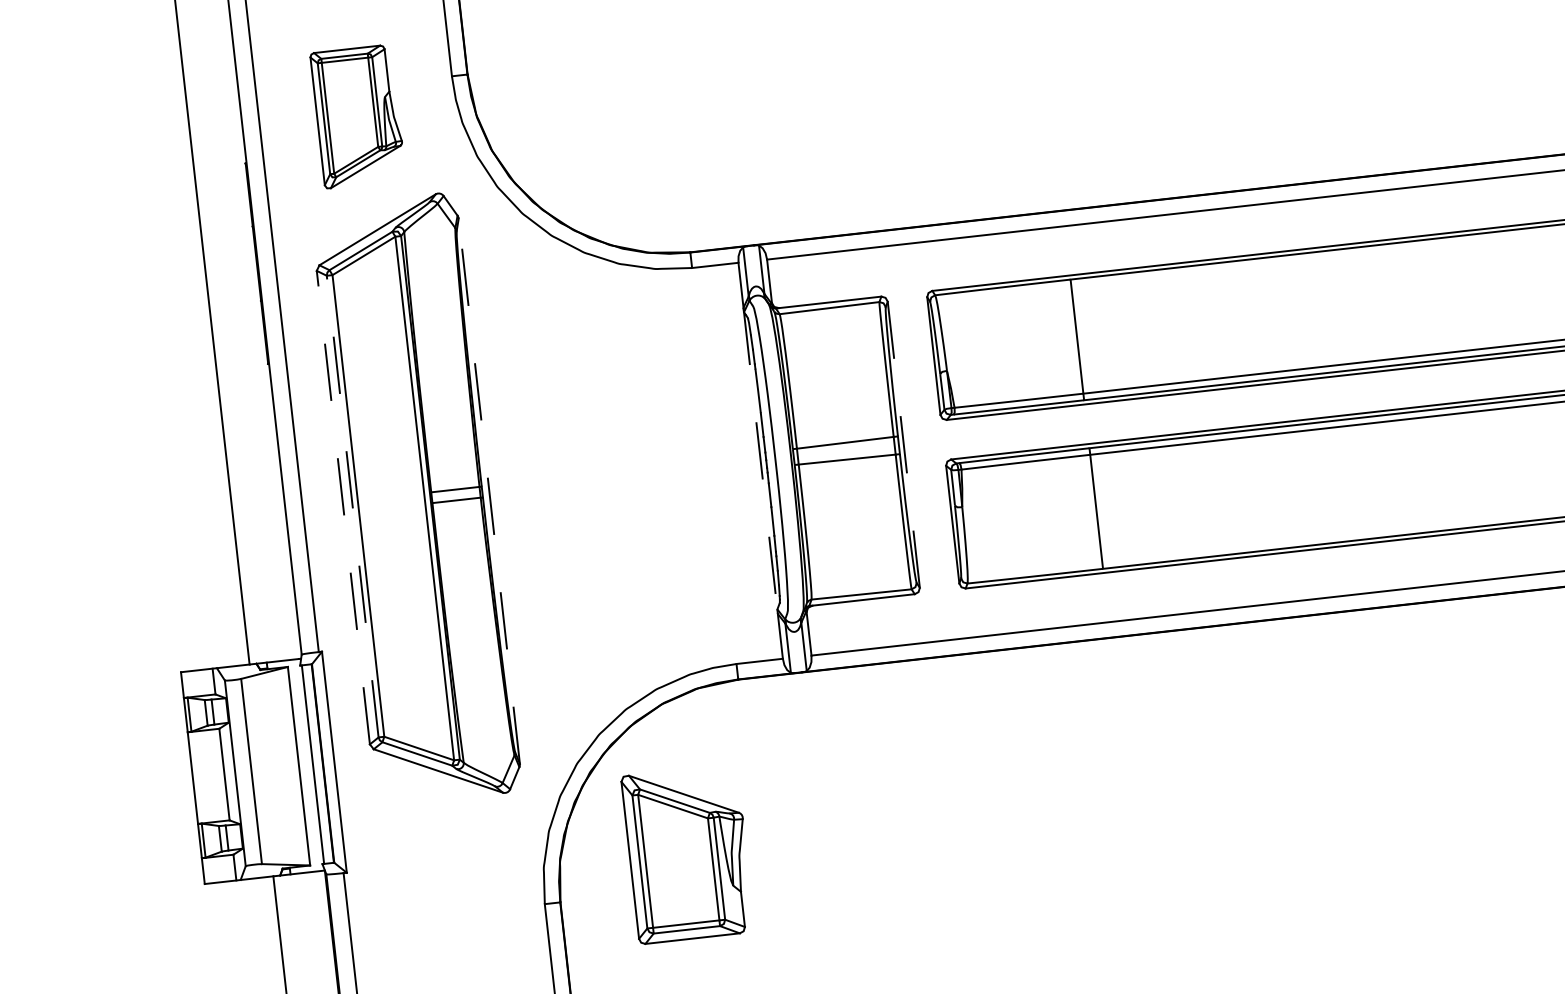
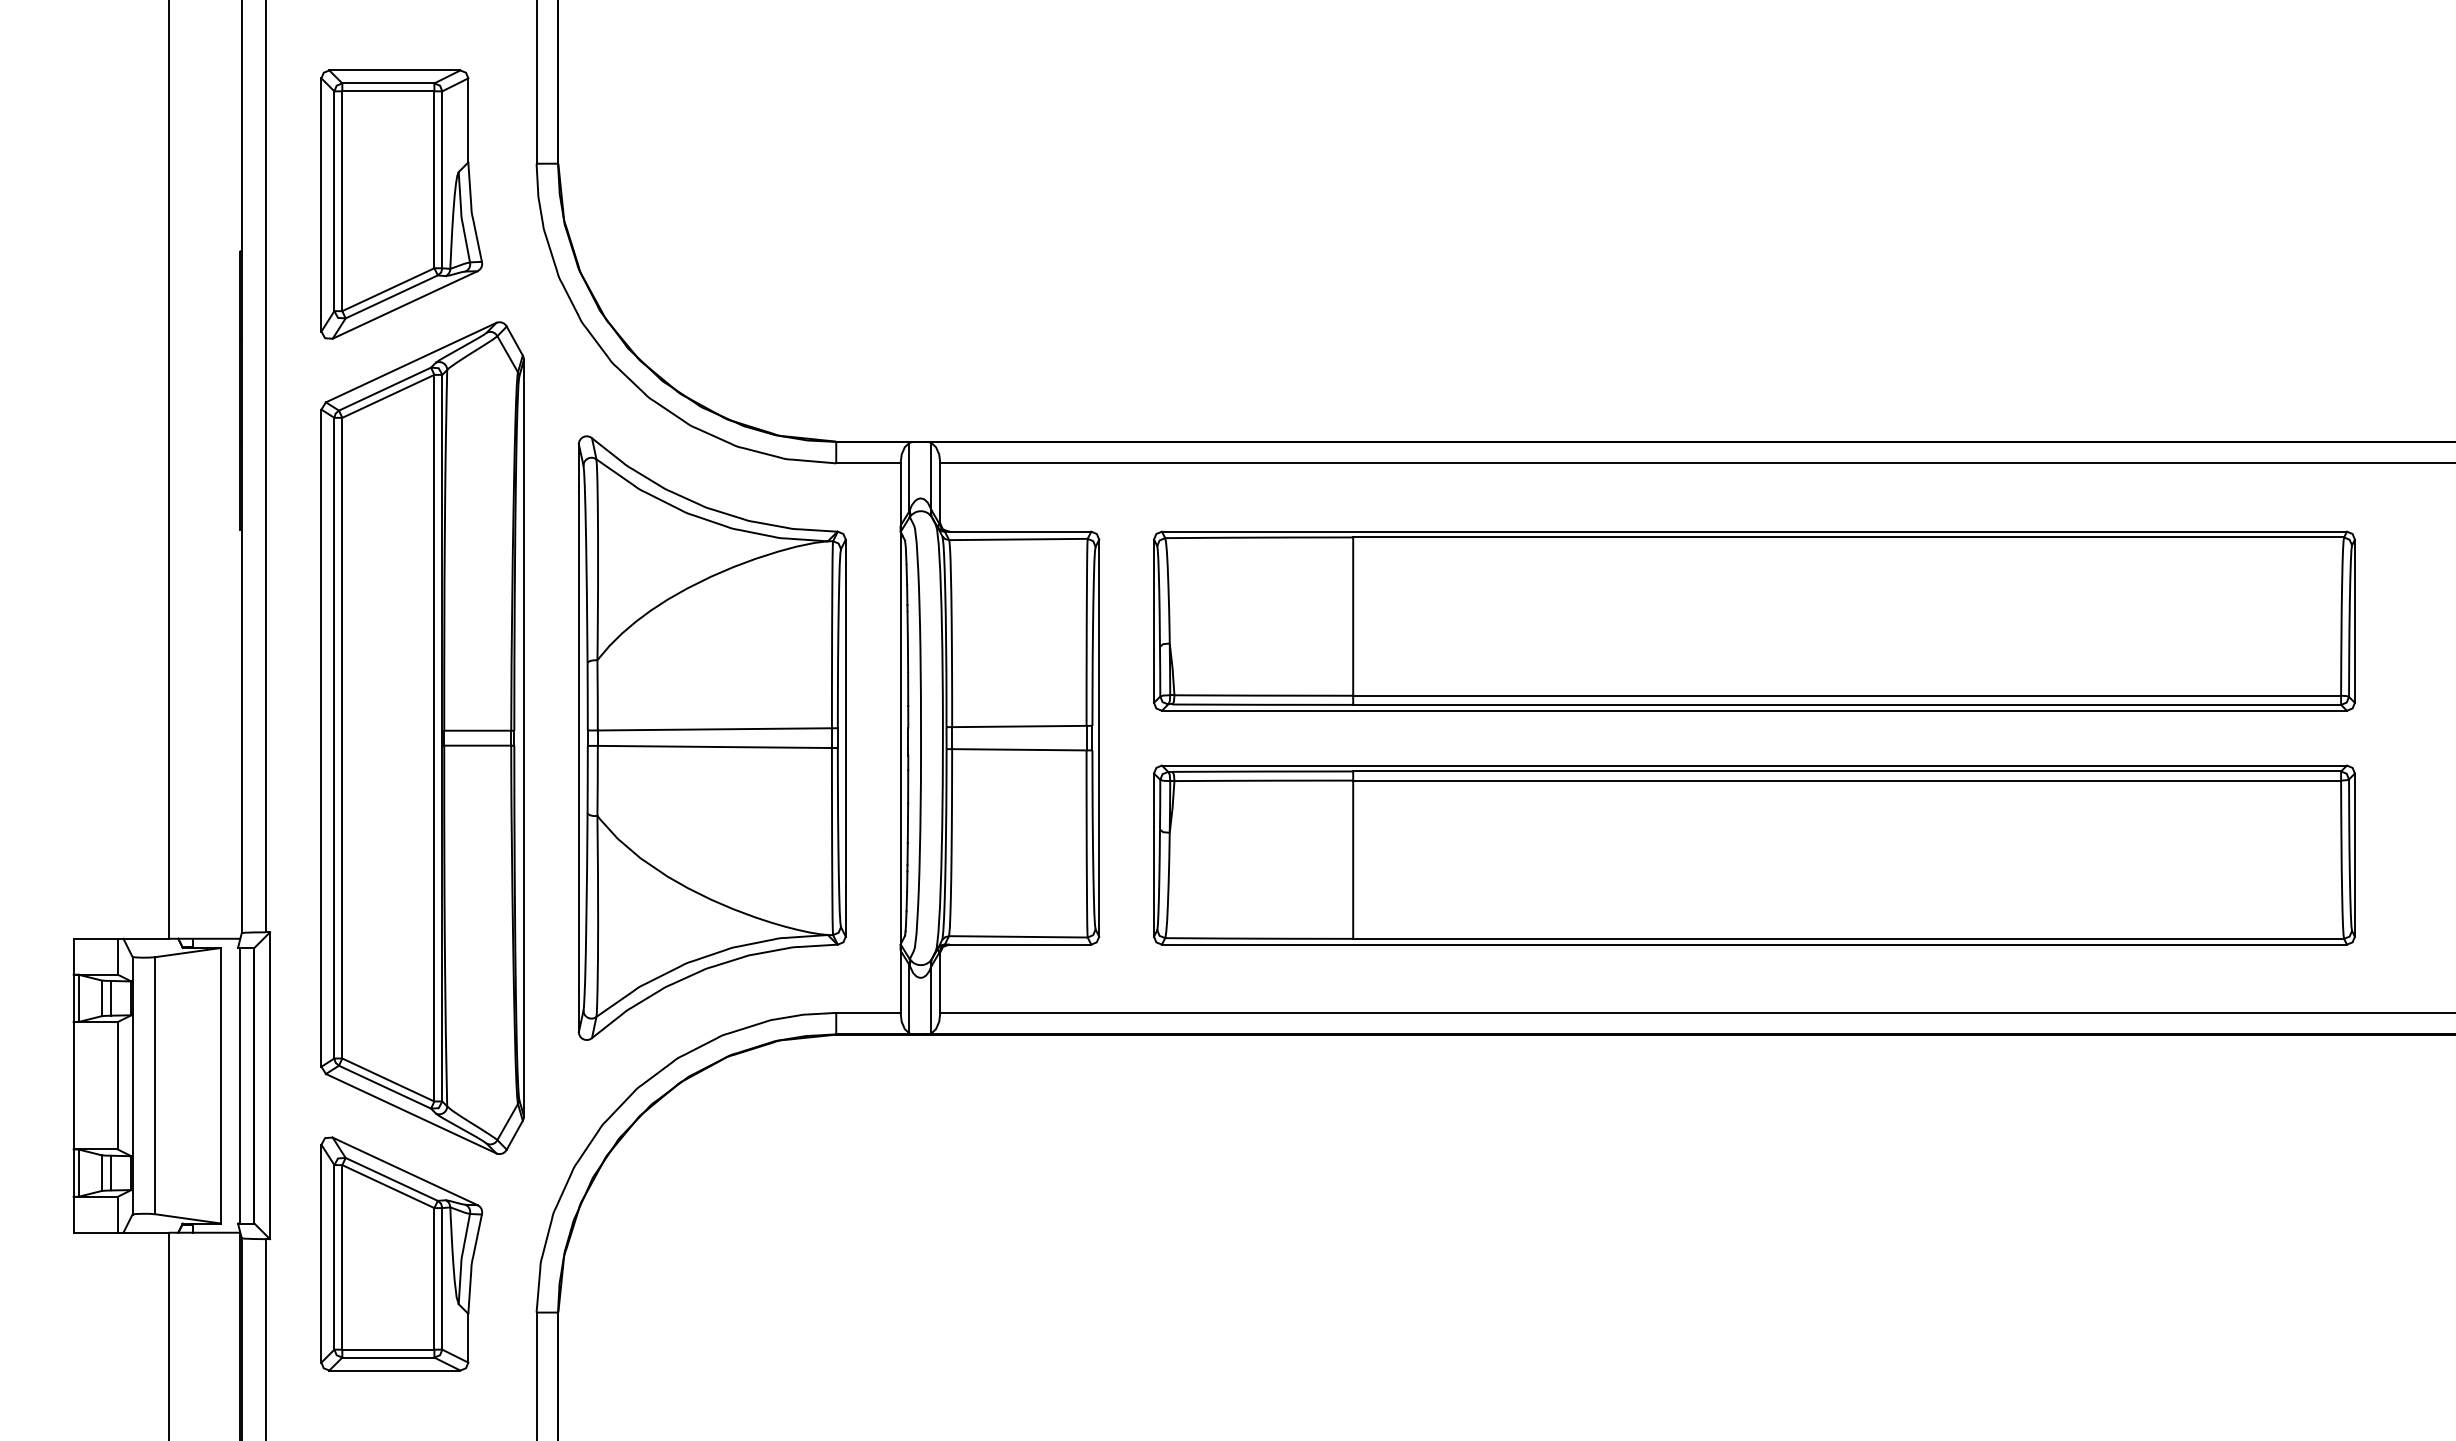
part: (357, 116) -> (401, 204), size x1.43
line: (904, 444) -> (1099, 738), dashed -> solid
line: (760, 461) -> (900, 738), dashed -> solid
part: (624, 475) -> (711, 737), added
line: (489, 490) -> (524, 737), dashed -> solid
line: (352, 506) -> (334, 737), dashed -> solid
line: (343, 507) -> (321, 738), dashed -> solid
part: (687, 853) -> (401, 1253), moved

